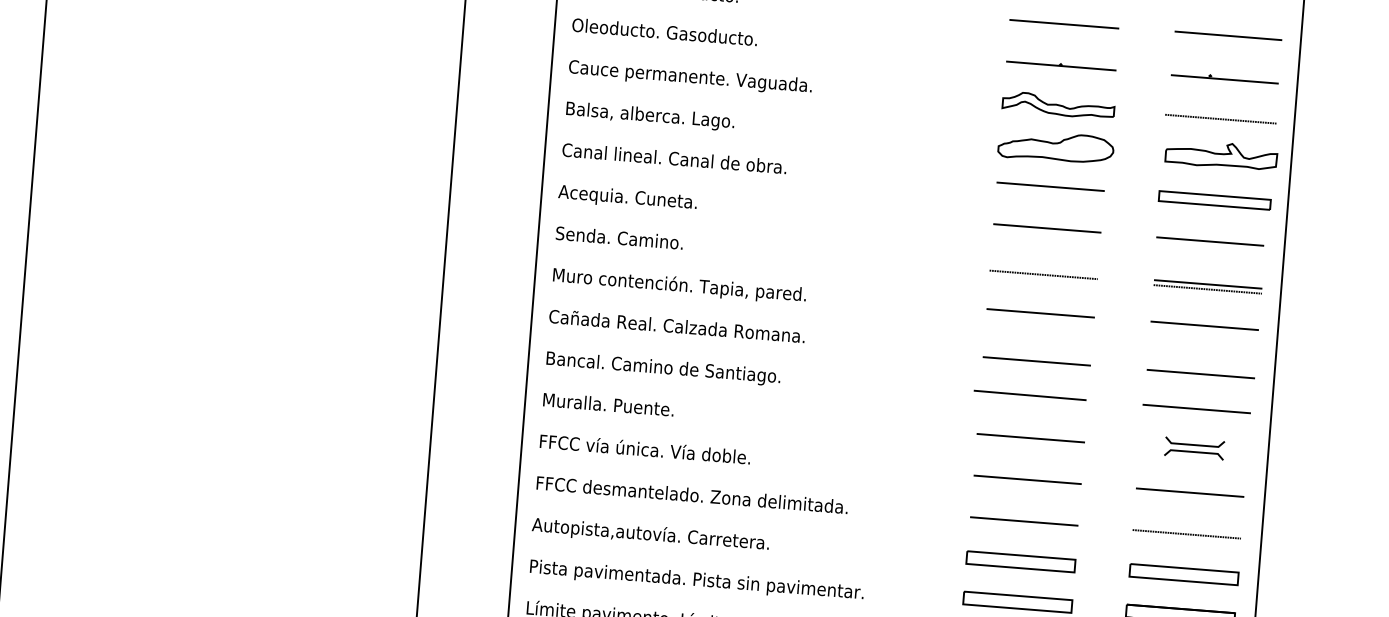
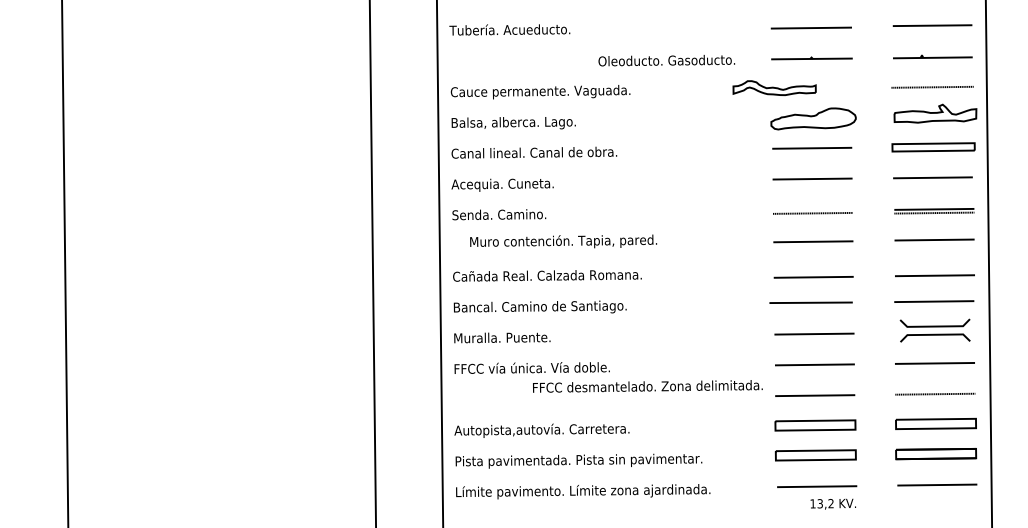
text: (664, 32) -> (666, 60), moved
part: (1058, 104) -> (774, 87), moved
text: (679, 285) -> (563, 241), moved
part: (1194, 448) -> (935, 330), size x1.6
text: (691, 495) -> (647, 386), moved

